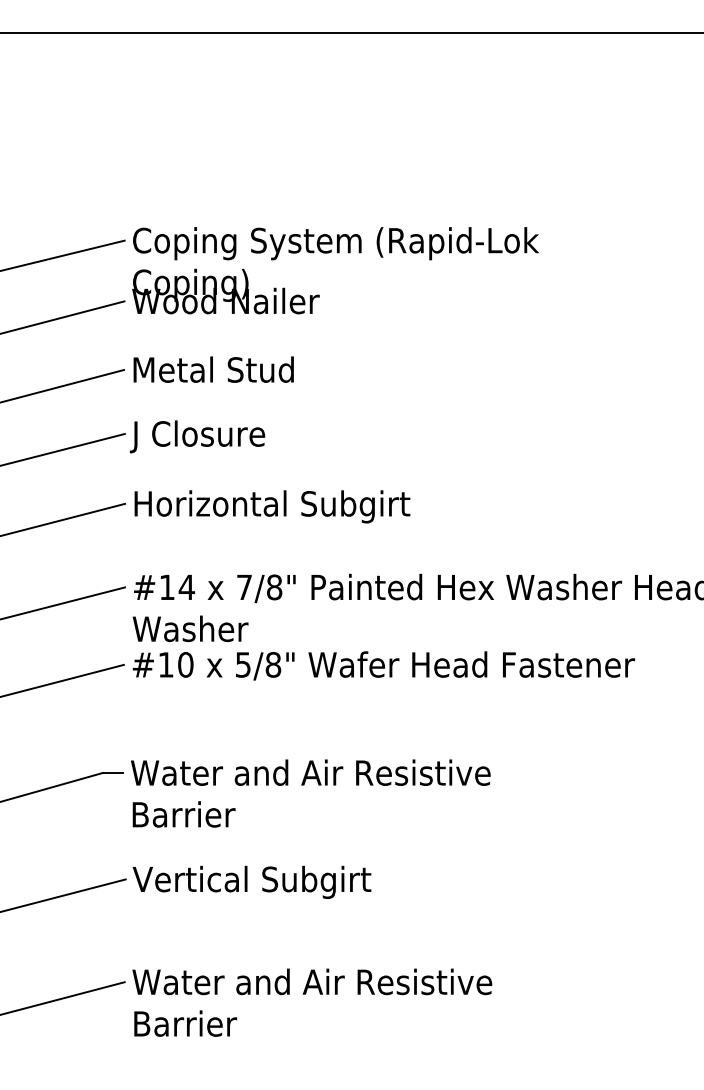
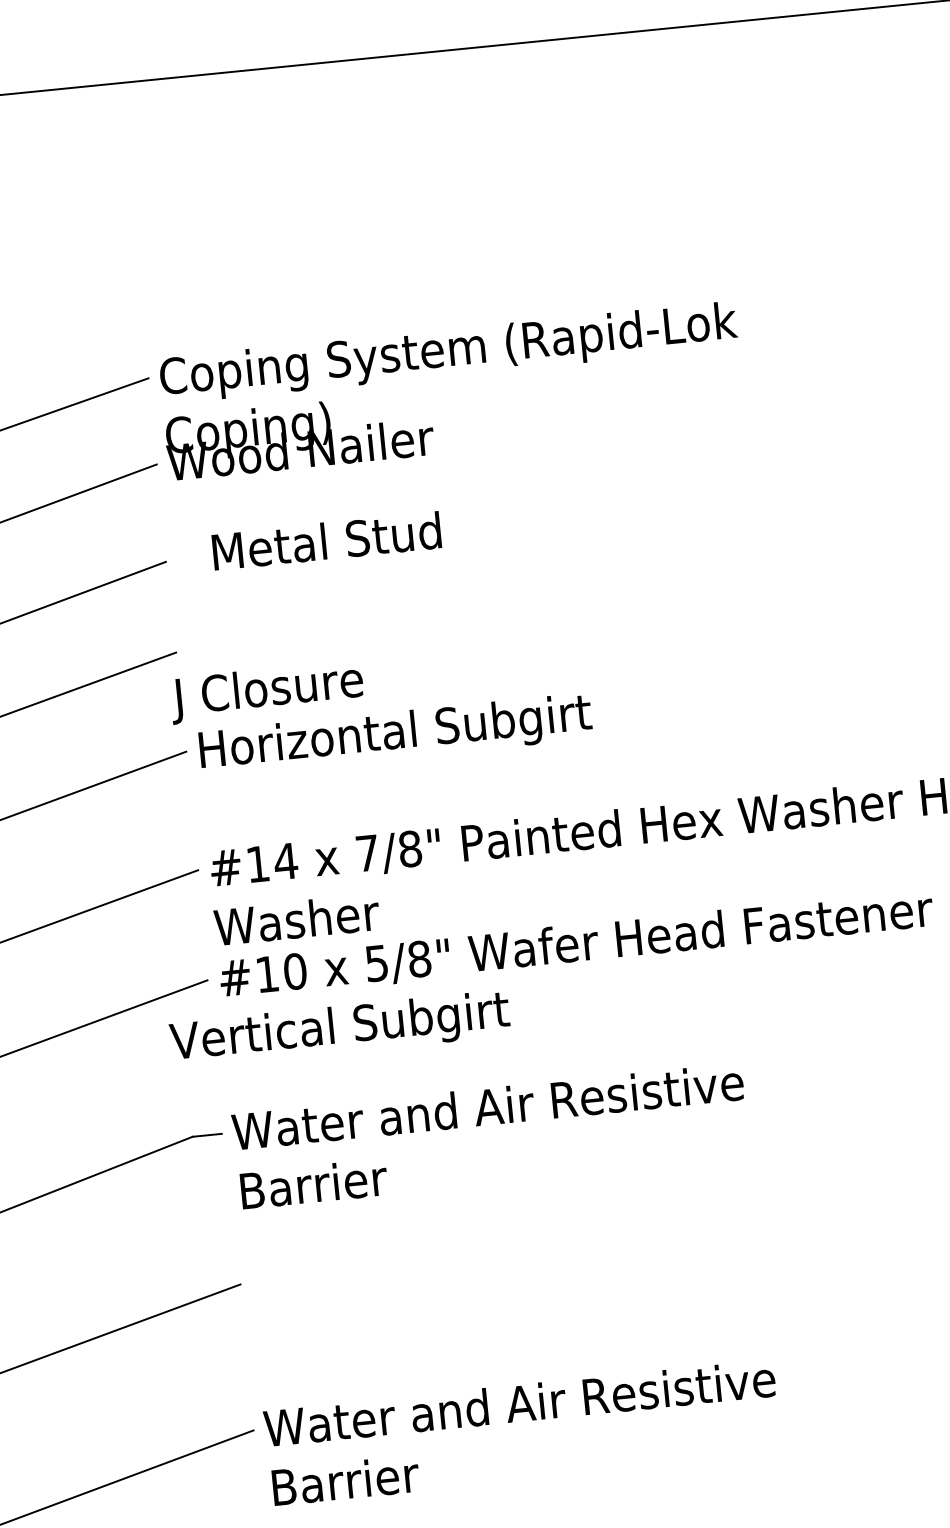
text: (213, 369) -> (326, 540), moved
text: (197, 436) -> (266, 691), moved
text: (251, 881) -> (339, 1028), moved

